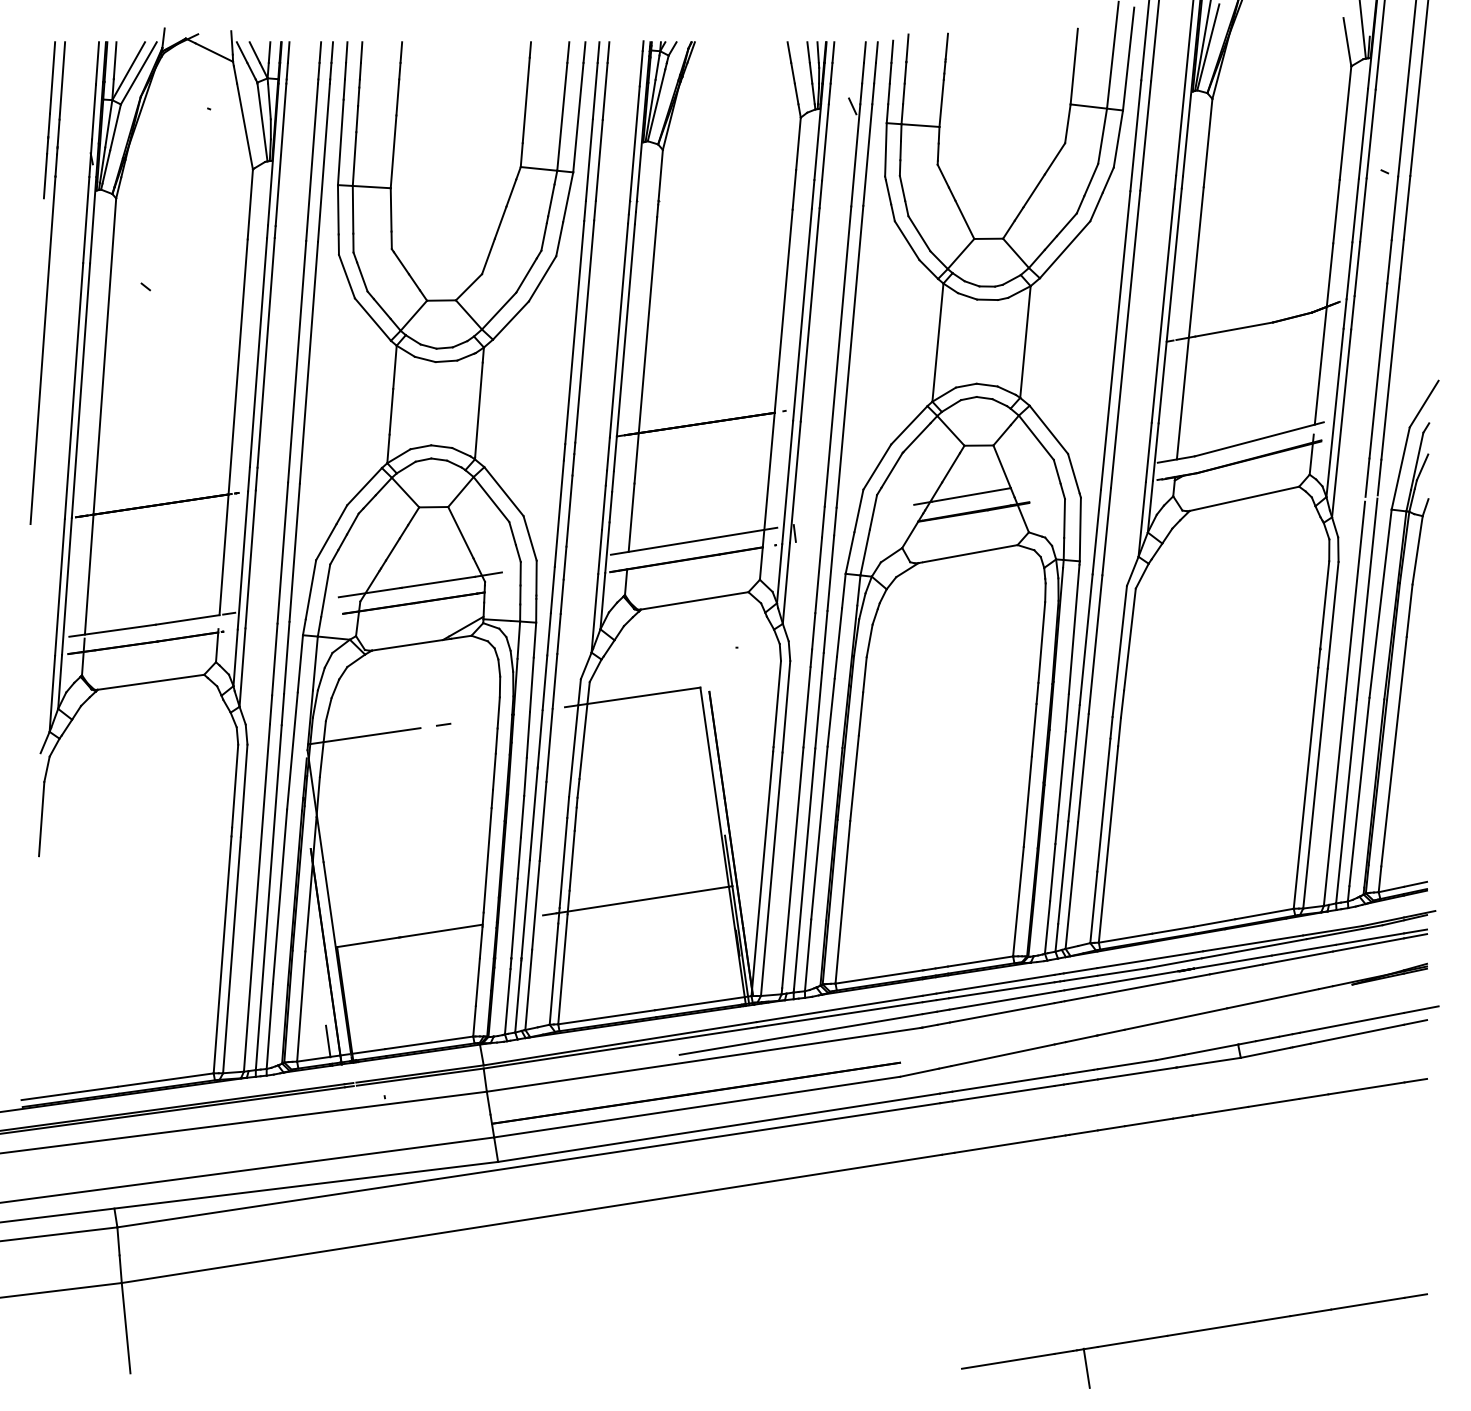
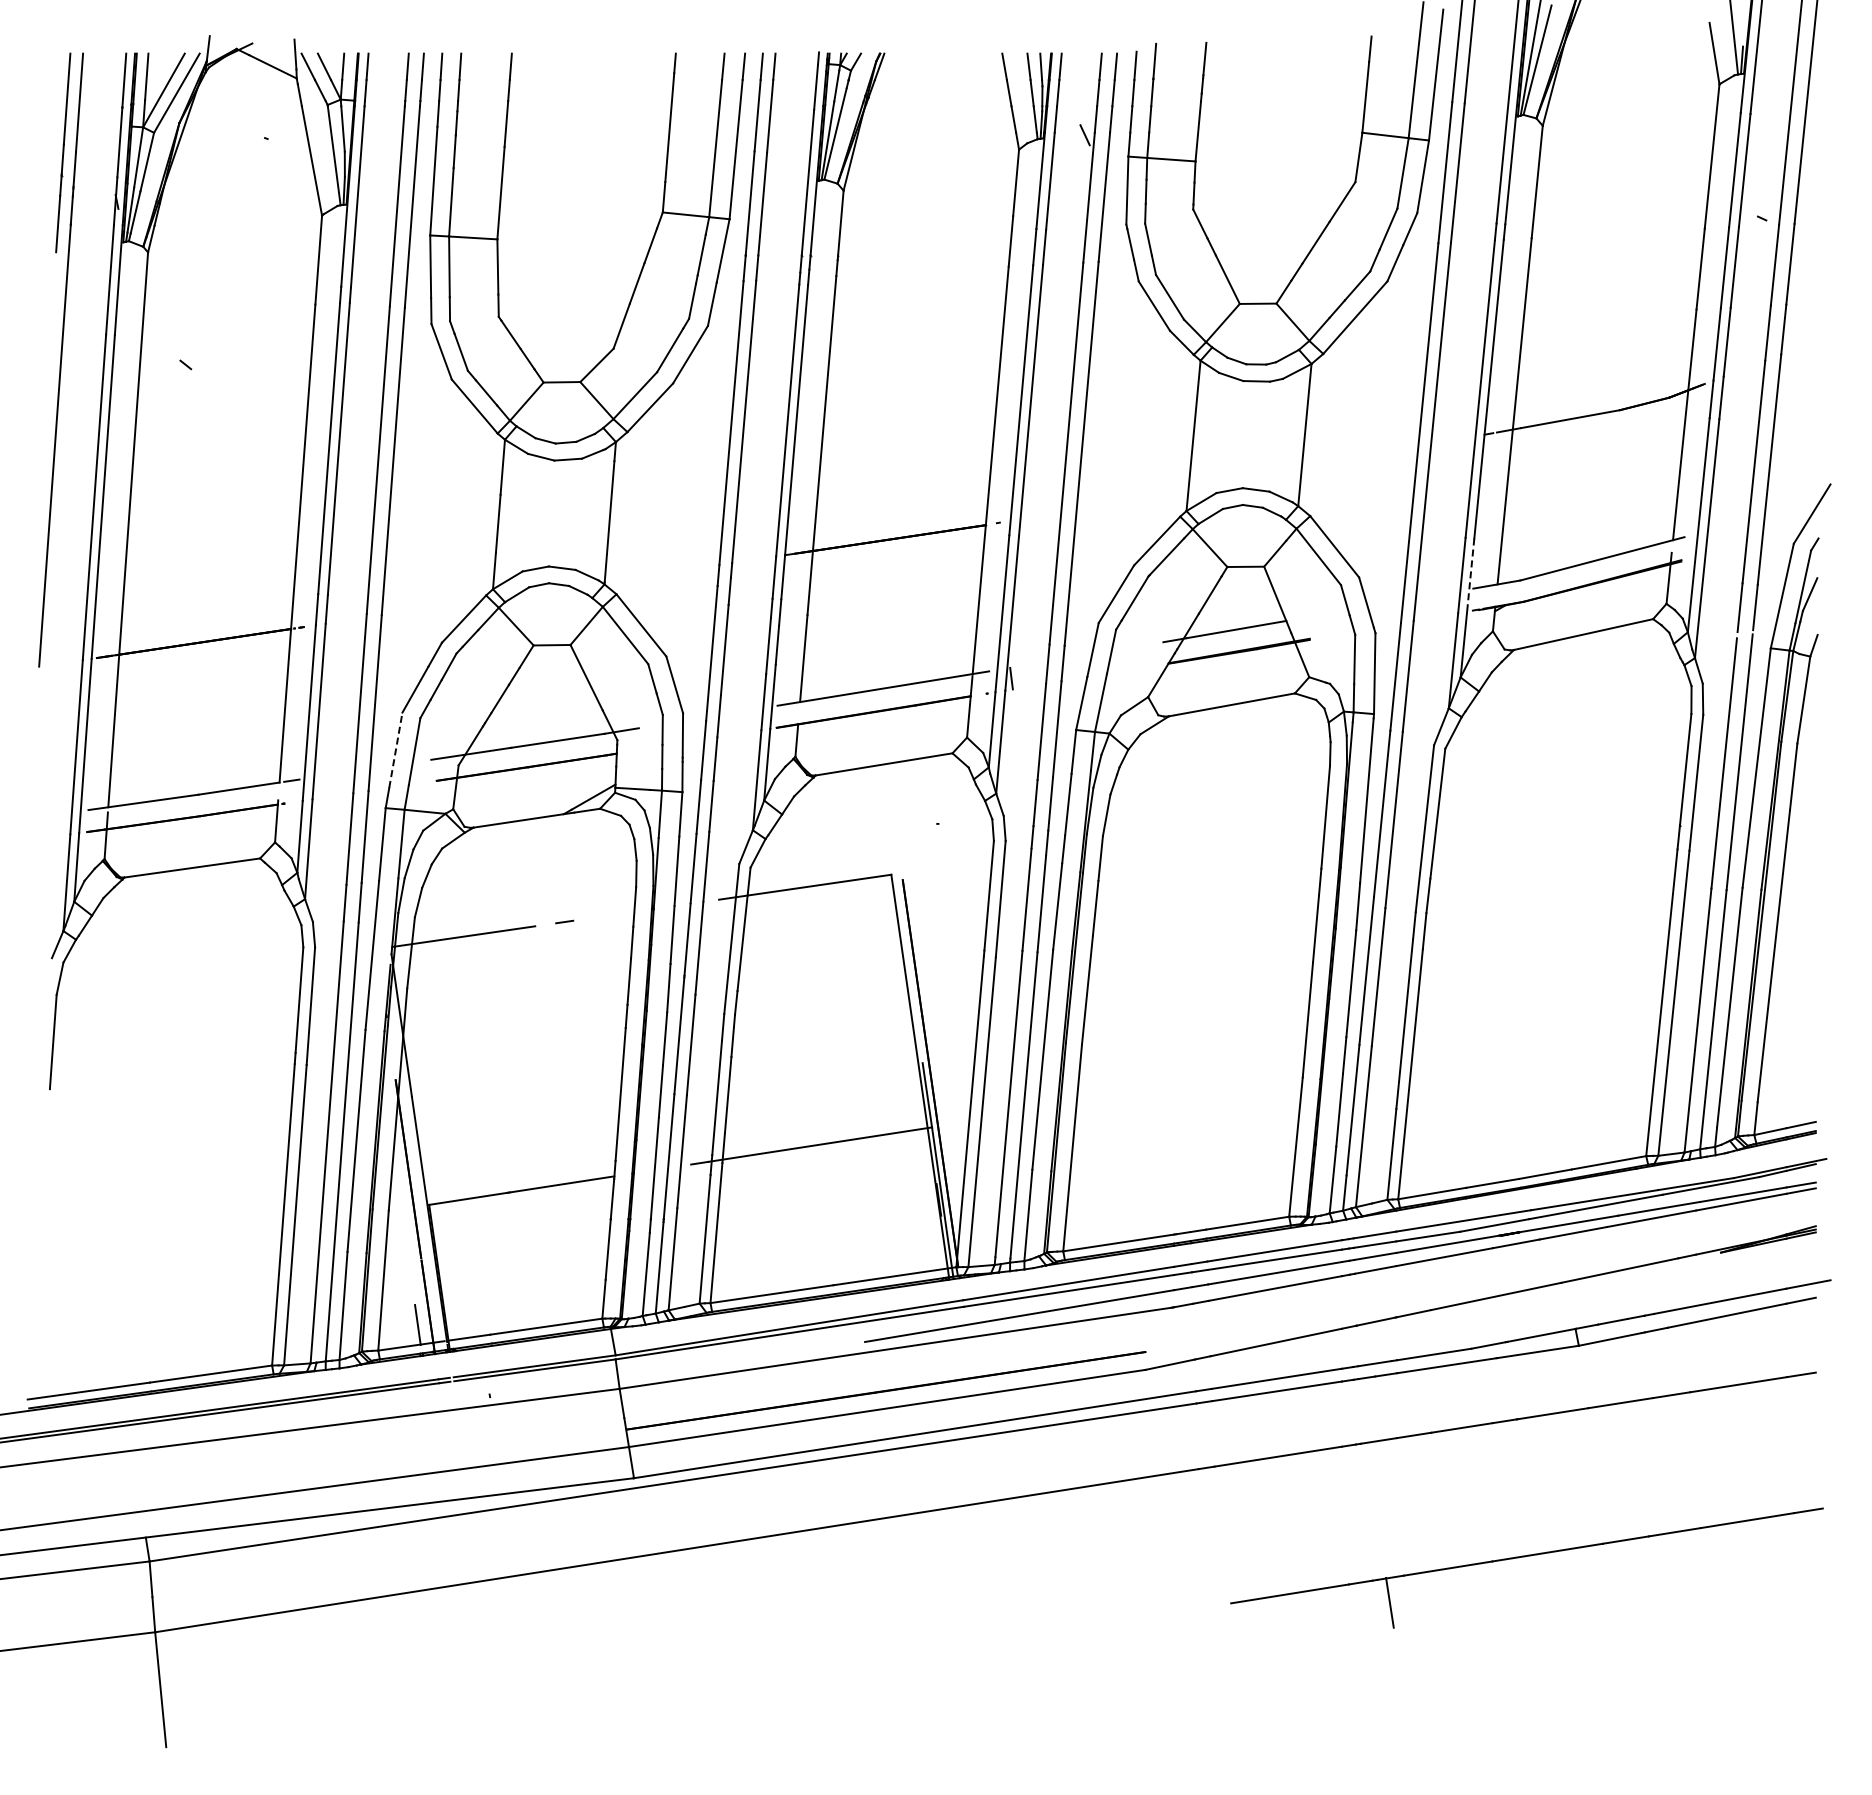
line: (1155, 452) -> (1470, 575), solid -> dashed
line: (310, 589) -> (395, 749), solid -> dashed
part: (1193, 1332) -> (1525, 1557), moved

